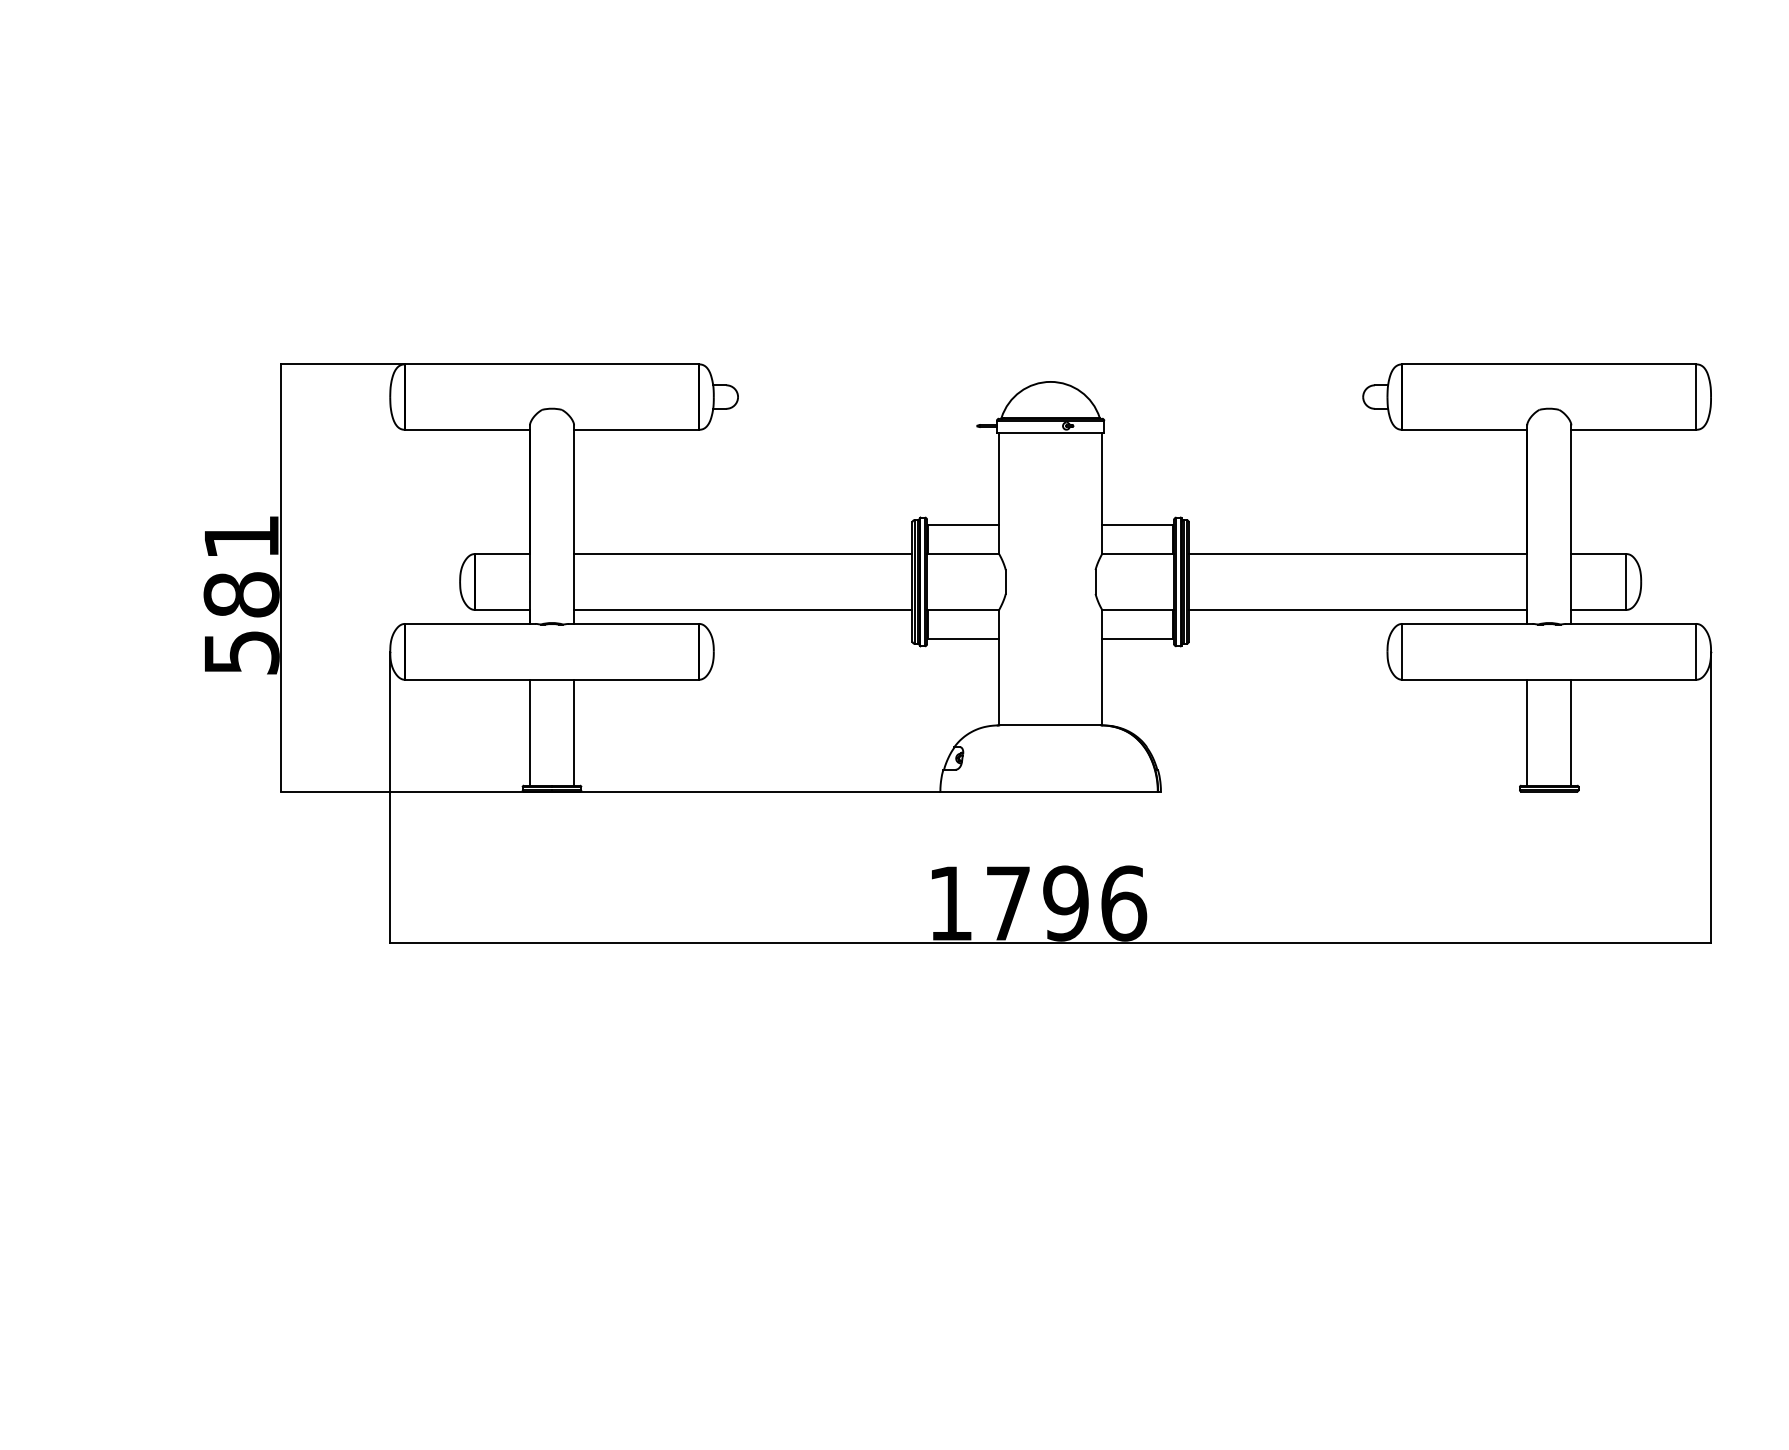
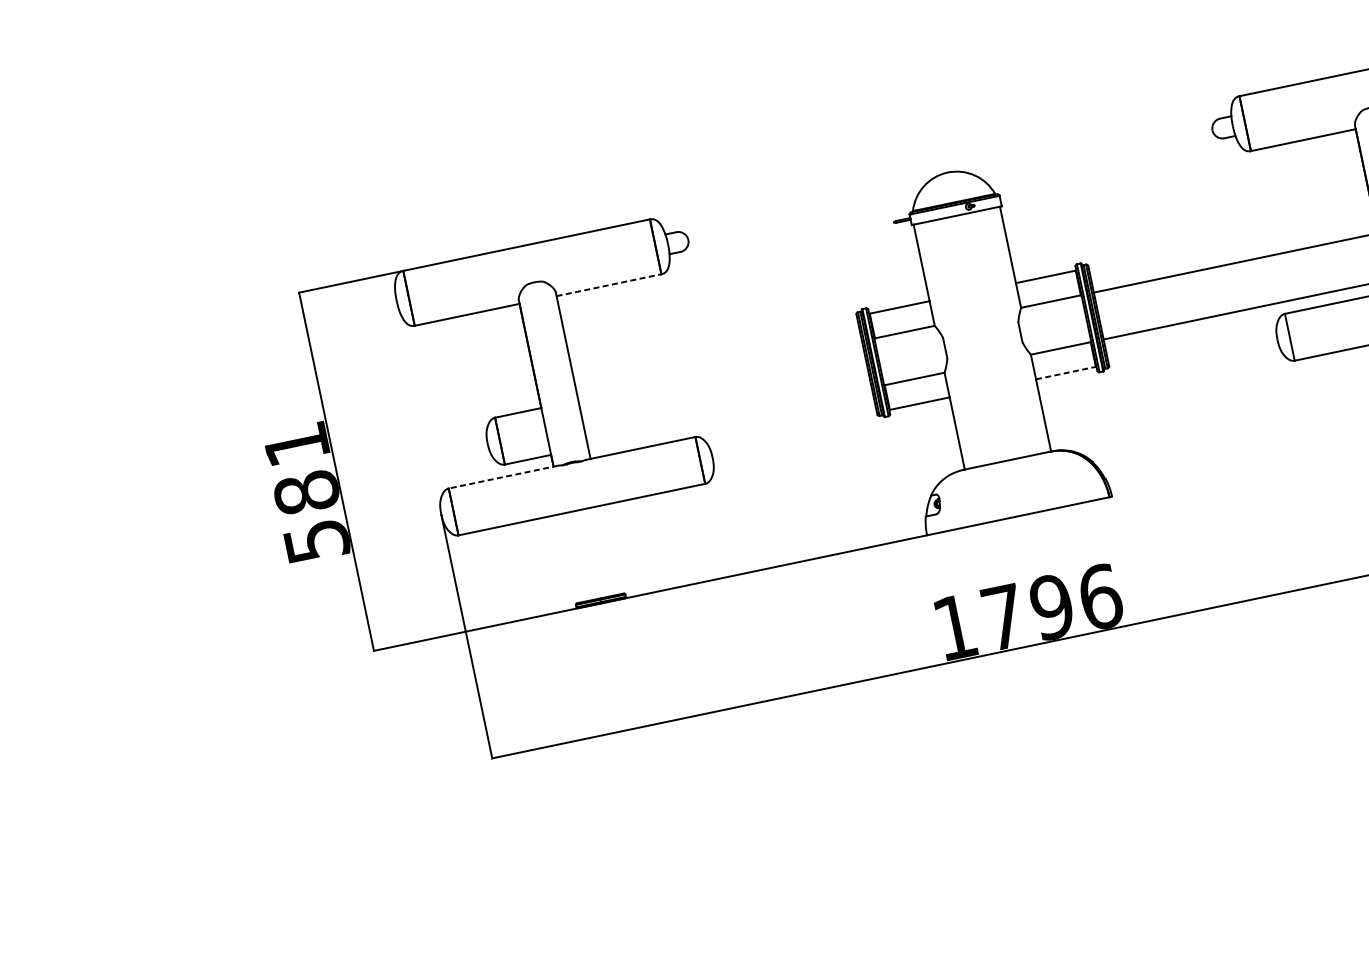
line: (636, 429) -> (608, 284), solid -> dashed
line: (743, 554) -> (720, 371), removed
line: (743, 609) -> (730, 417), removed
line: (469, 623) -> (502, 476), solid -> dashed
line: (1137, 639) -> (1065, 373), solid -> dashed
line: (529, 732) -> (572, 557), removed
line: (574, 732) -> (609, 549), removed

